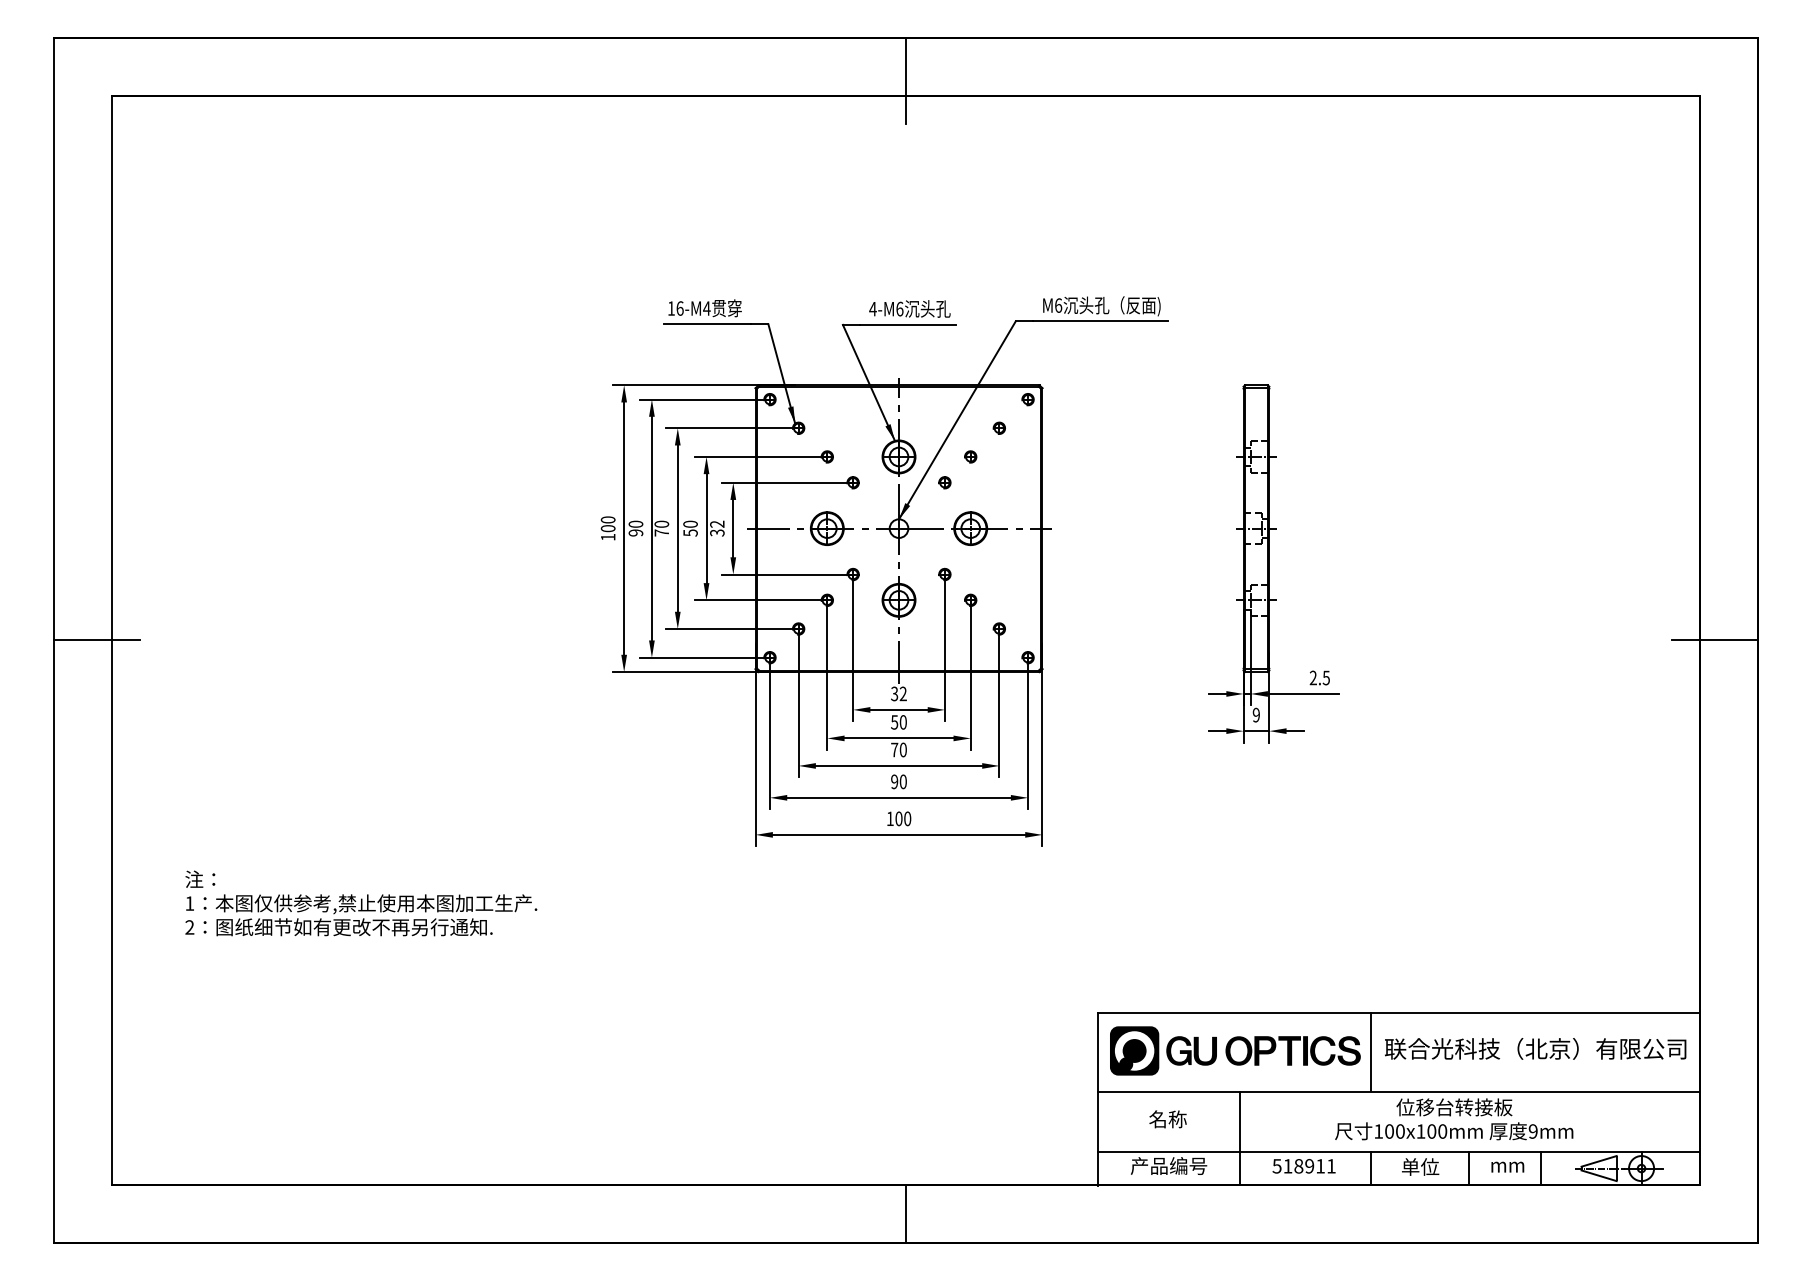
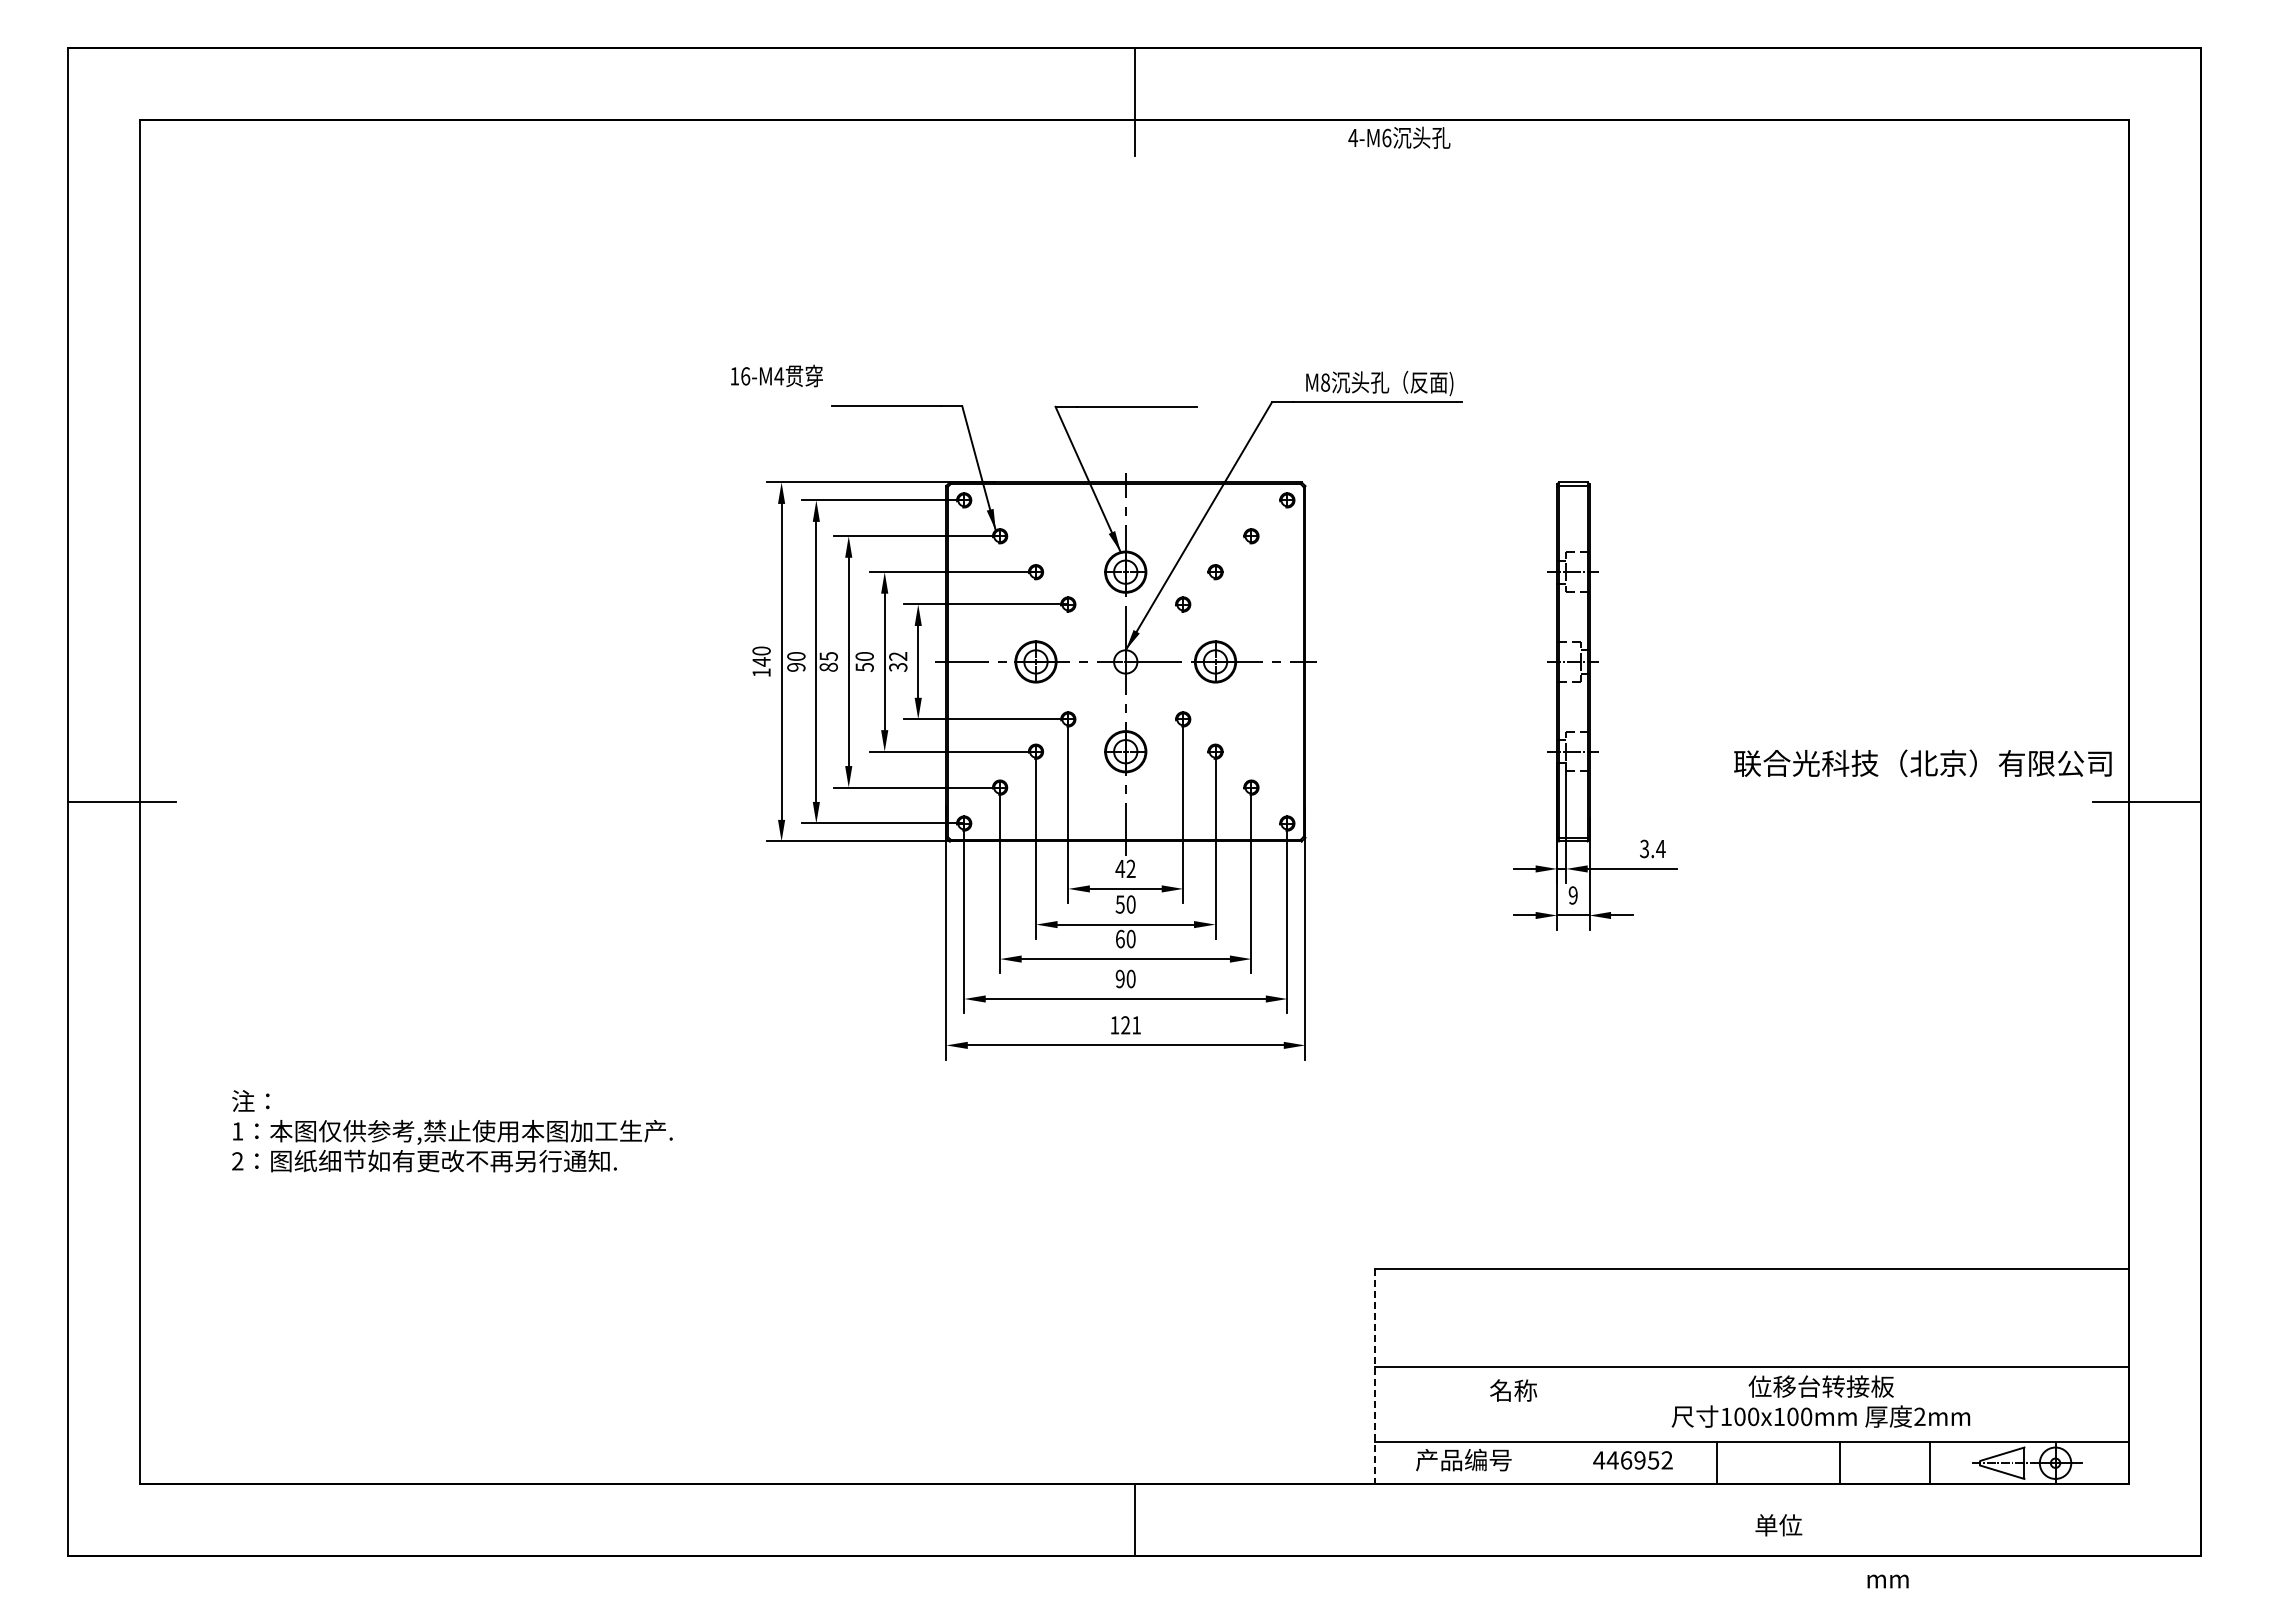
text: (1058, 305) -> (1325, 382), M6 -> M8
text: (704, 307) -> (776, 375), moved
text: (909, 308) -> (1399, 137), moved
text: (608, 528) -> (761, 661), 100 -> 140
text: (661, 528) -> (828, 661), 70 -> 85
text: (1319, 678) -> (1652, 849), 2.5 -> 3.4
text: (894, 693) -> (1120, 868), 32 -> 42
text: (894, 749) -> (1119, 938), 70 -> 60
text: (903, 818) -> (1131, 1025), 100 -> 121
text: (1535, 1048) -> (1922, 763), moved
part: (1235, 1050) -> (1546, 1315), removed
line: (1371, 1052) -> (1717, 1317), removed
line: (1098, 1099) -> (1375, 1376), solid -> dashed
text: (1167, 1119) -> (1513, 1390), moved
text: (1532, 1132) -> (1919, 1417), 9mm -> 2mm
line: (1239, 1138) -> (1552, 1425), removed
text: (1303, 1166) -> (1632, 1460), 518911 -> 446952
text: (1420, 1167) -> (1778, 1525), moved
text: (1507, 1167) -> (1887, 1581), moved

